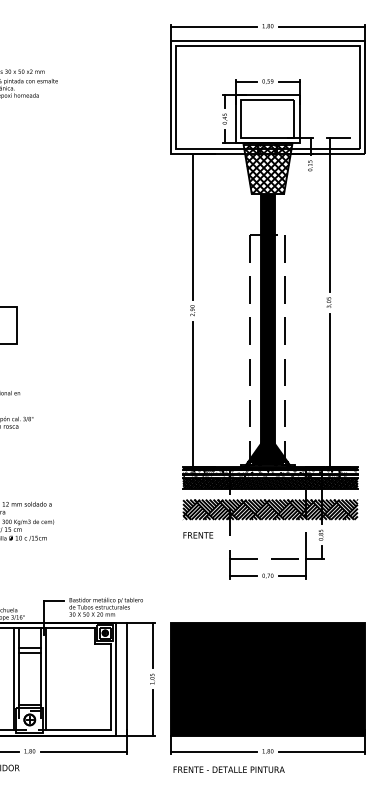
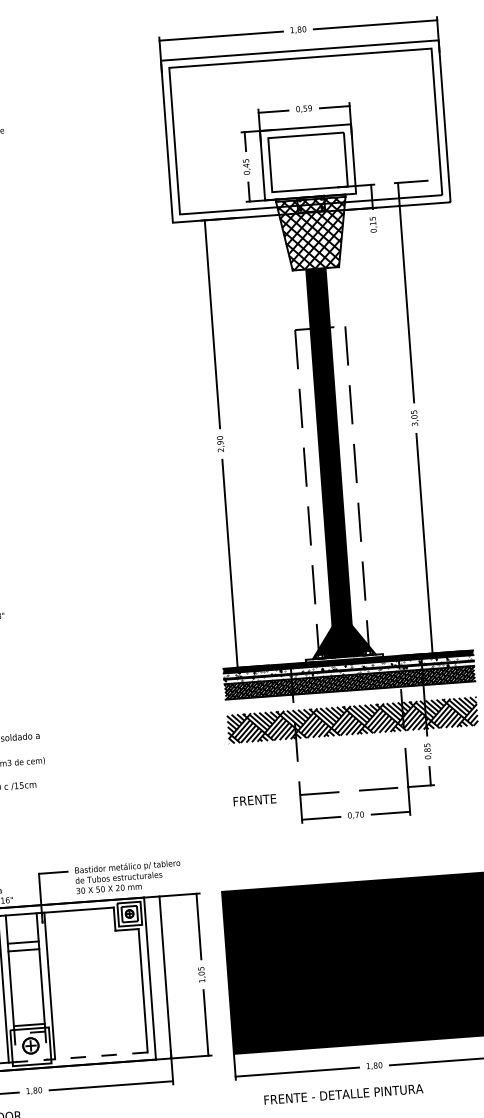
text: (198, 535) -> (255, 800), moved
line: (77, 730) -> (100, 1055), solid -> dashed
text: (228, 769) -> (342, 1094), moved

